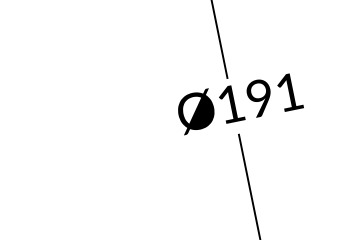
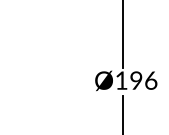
text: (289, 91) -> (151, 80), Ø191 -> Ø196

